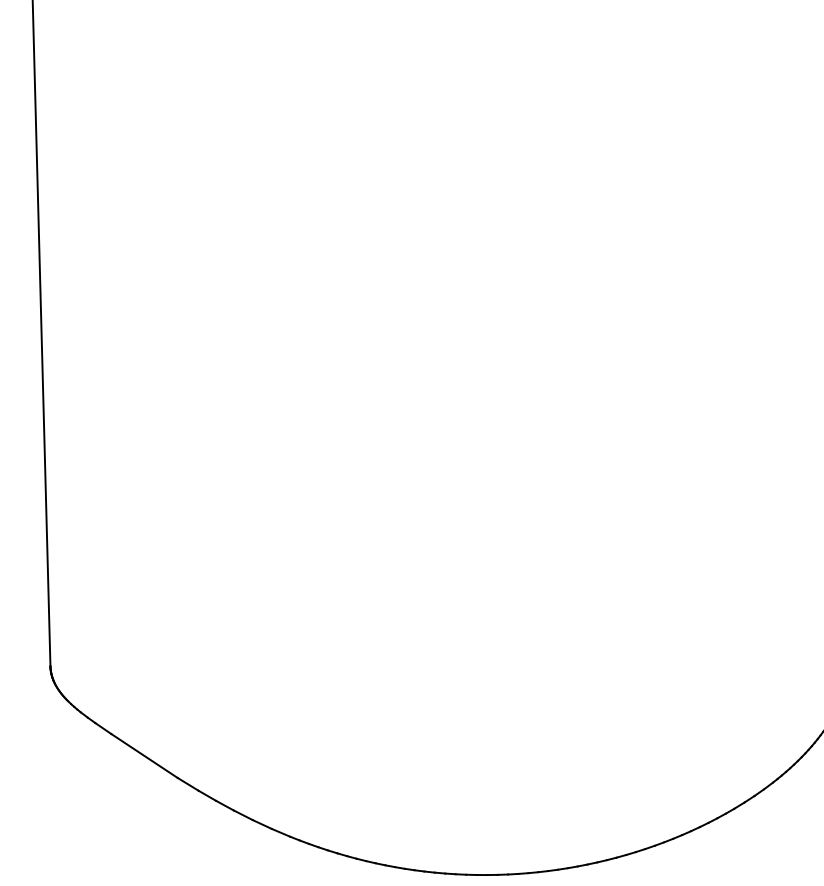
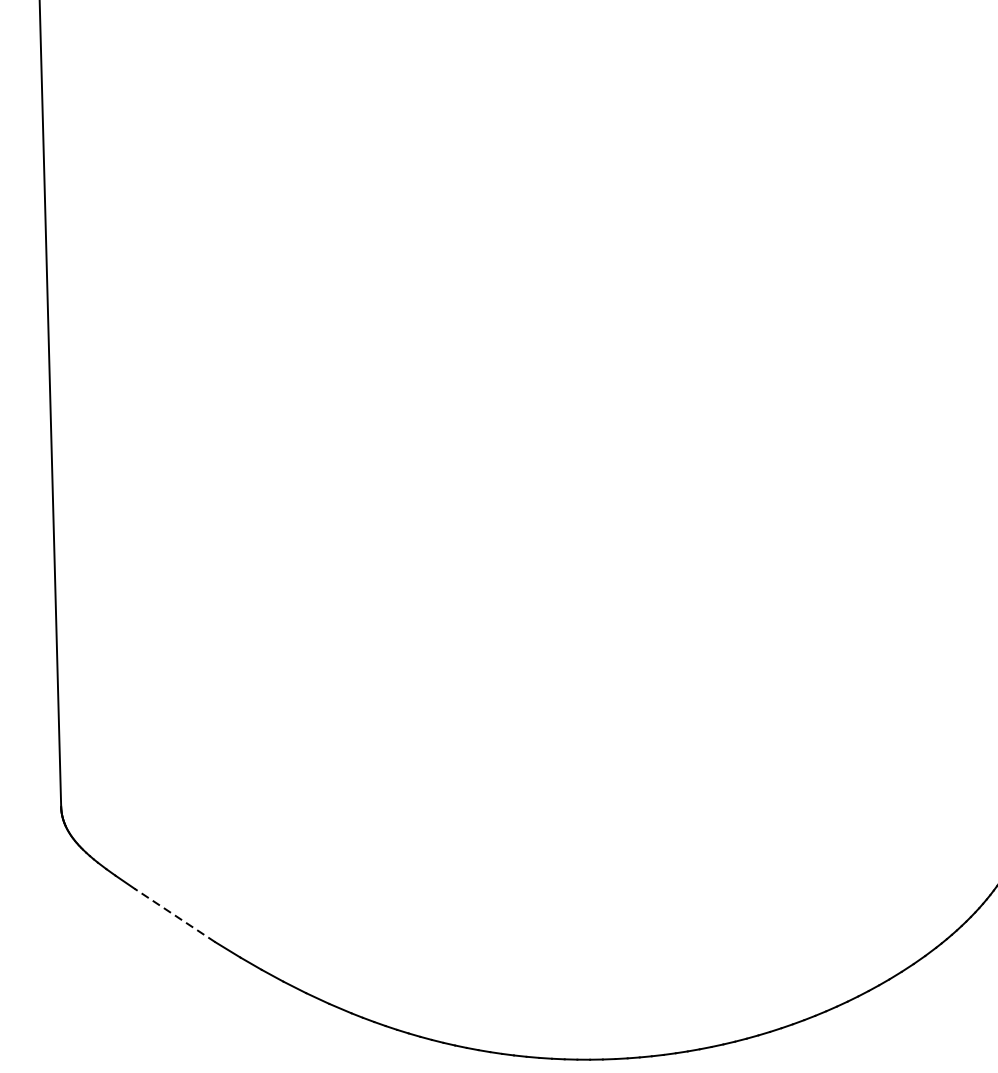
line: (144, 756) -> (175, 916), solid -> dashed

